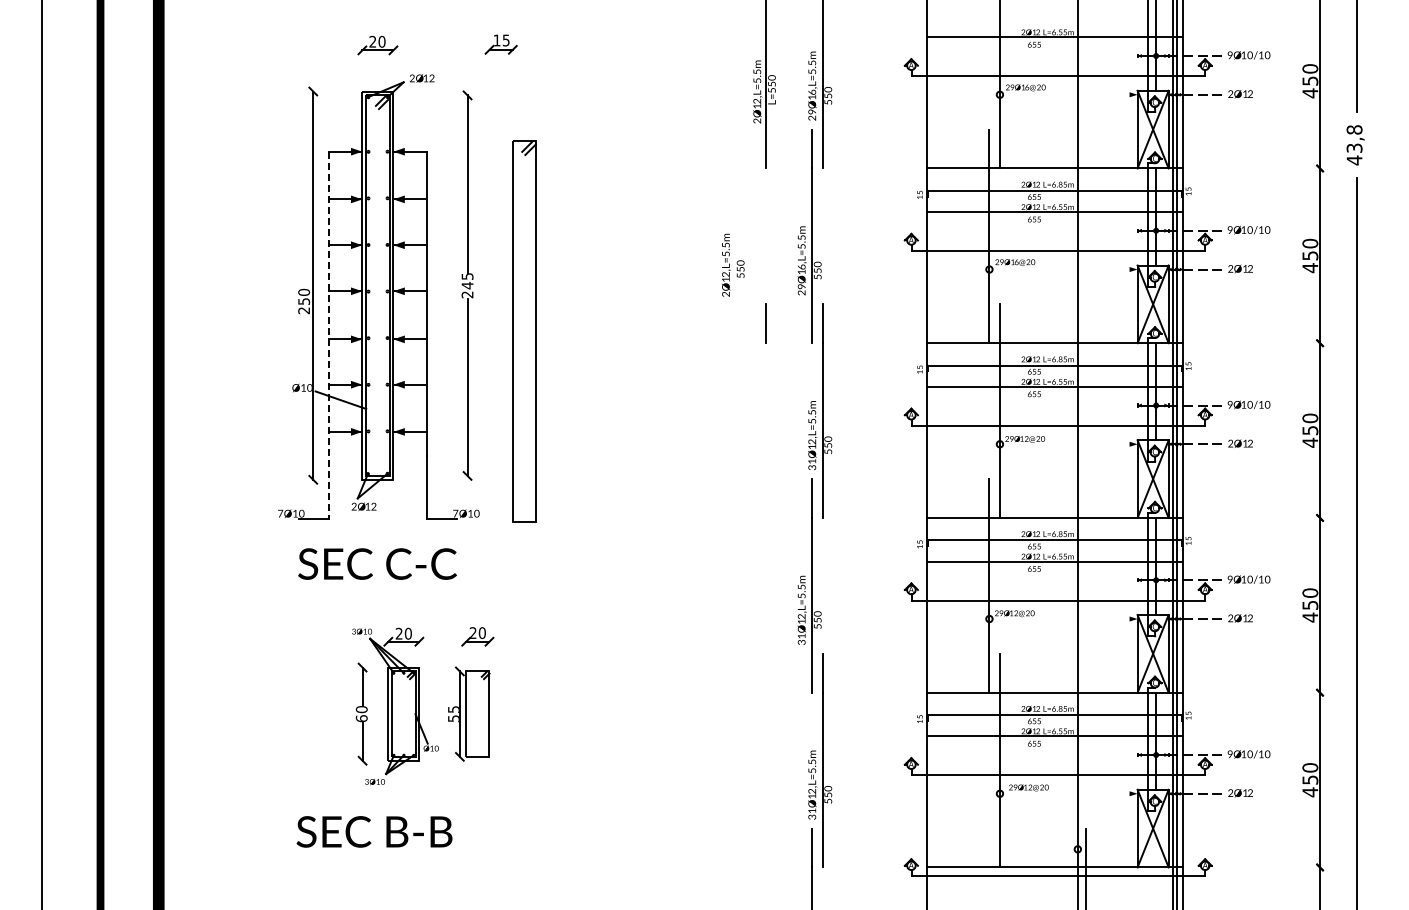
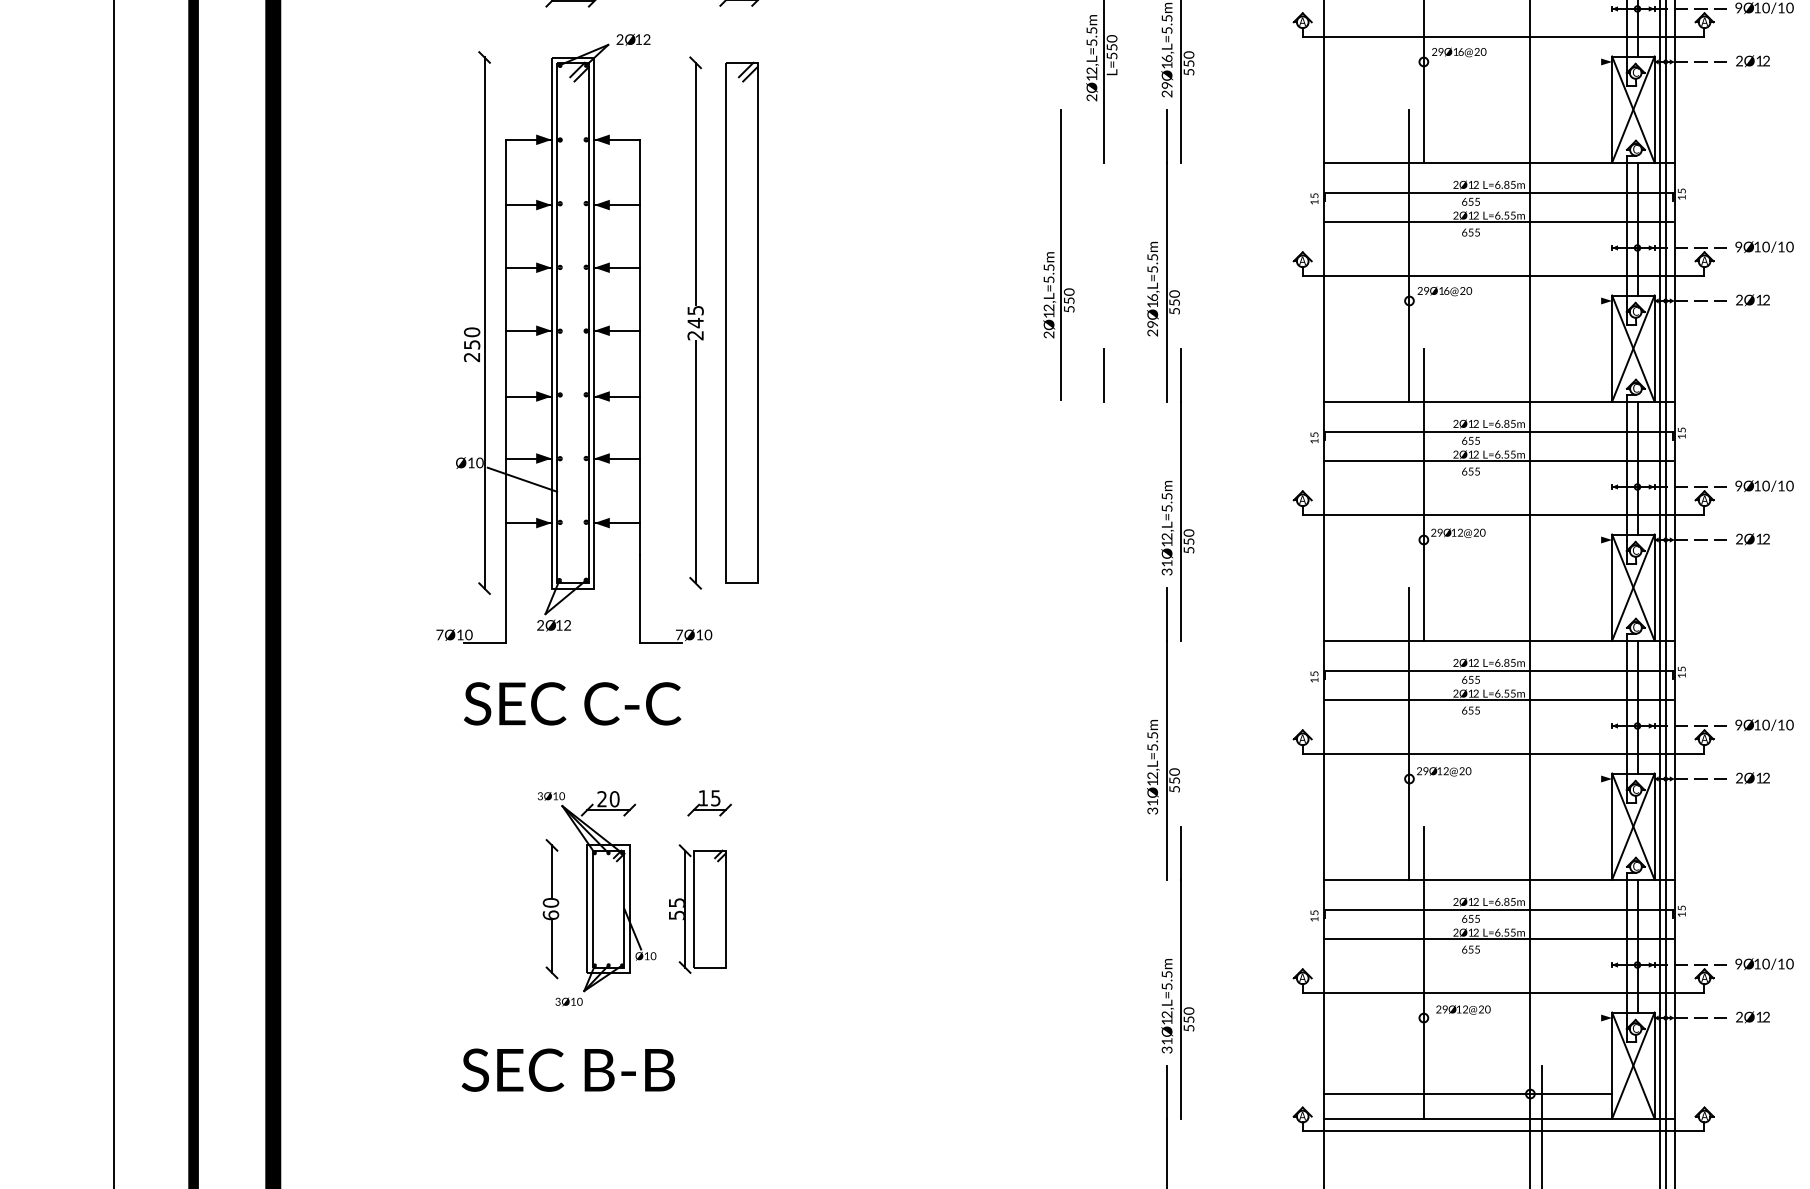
line: (734, 235) -> (1060, 254), added
part: (524, 331) -> (742, 322), moved
line: (329, 335) -> (506, 391), dashed -> solid
text: (477, 633) -> (709, 798), 20 -> 15
line: (1031, 849) -> (1467, 1094), added

